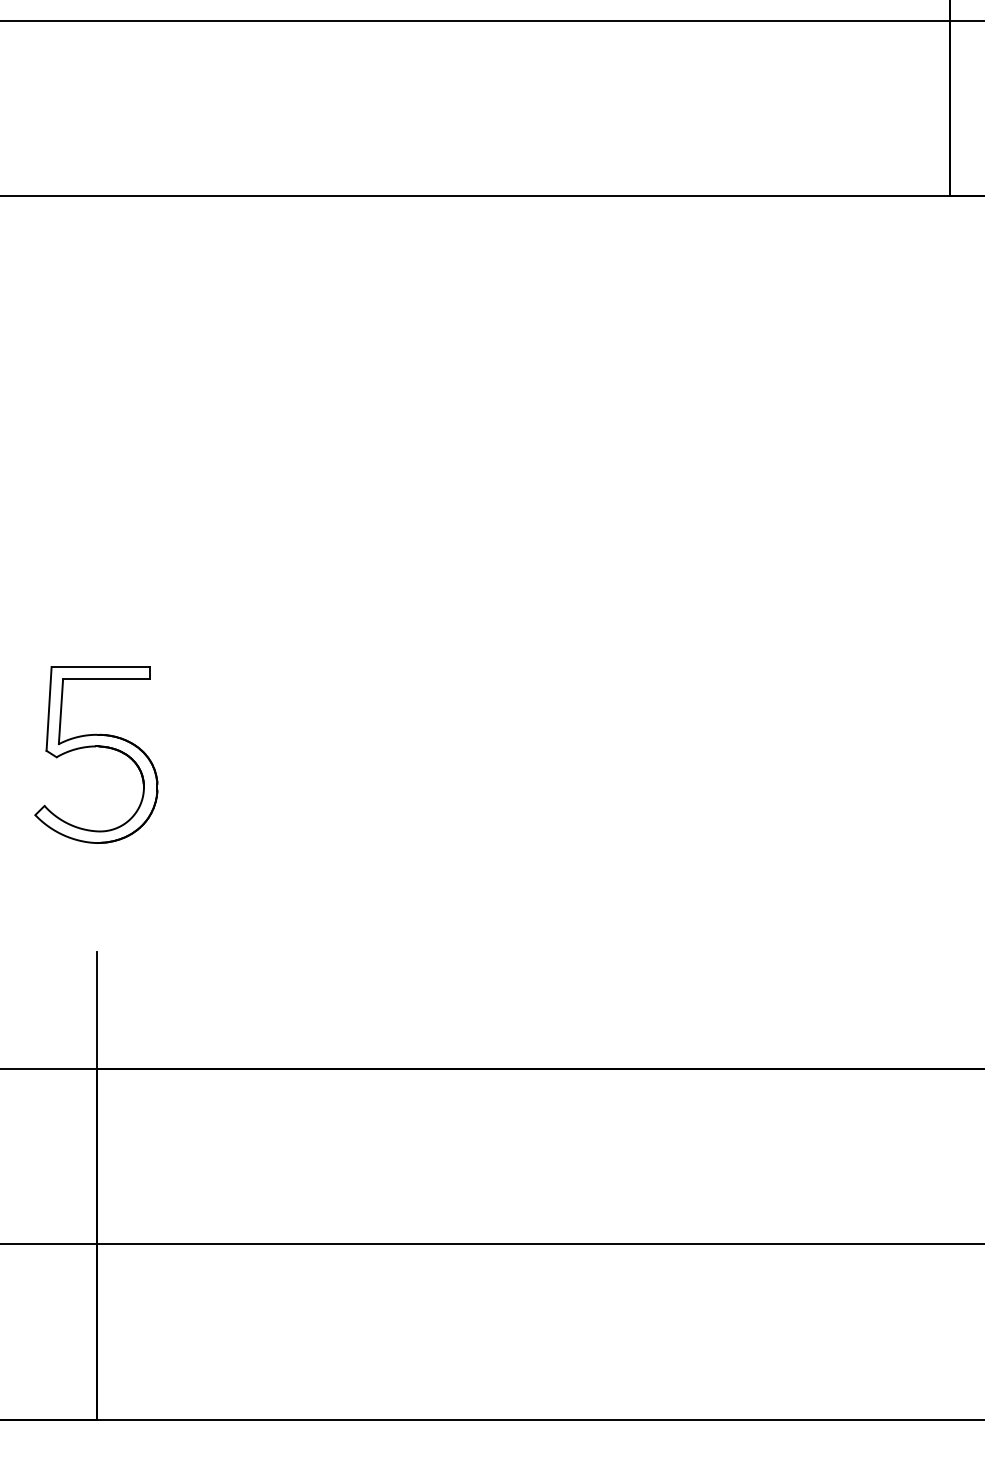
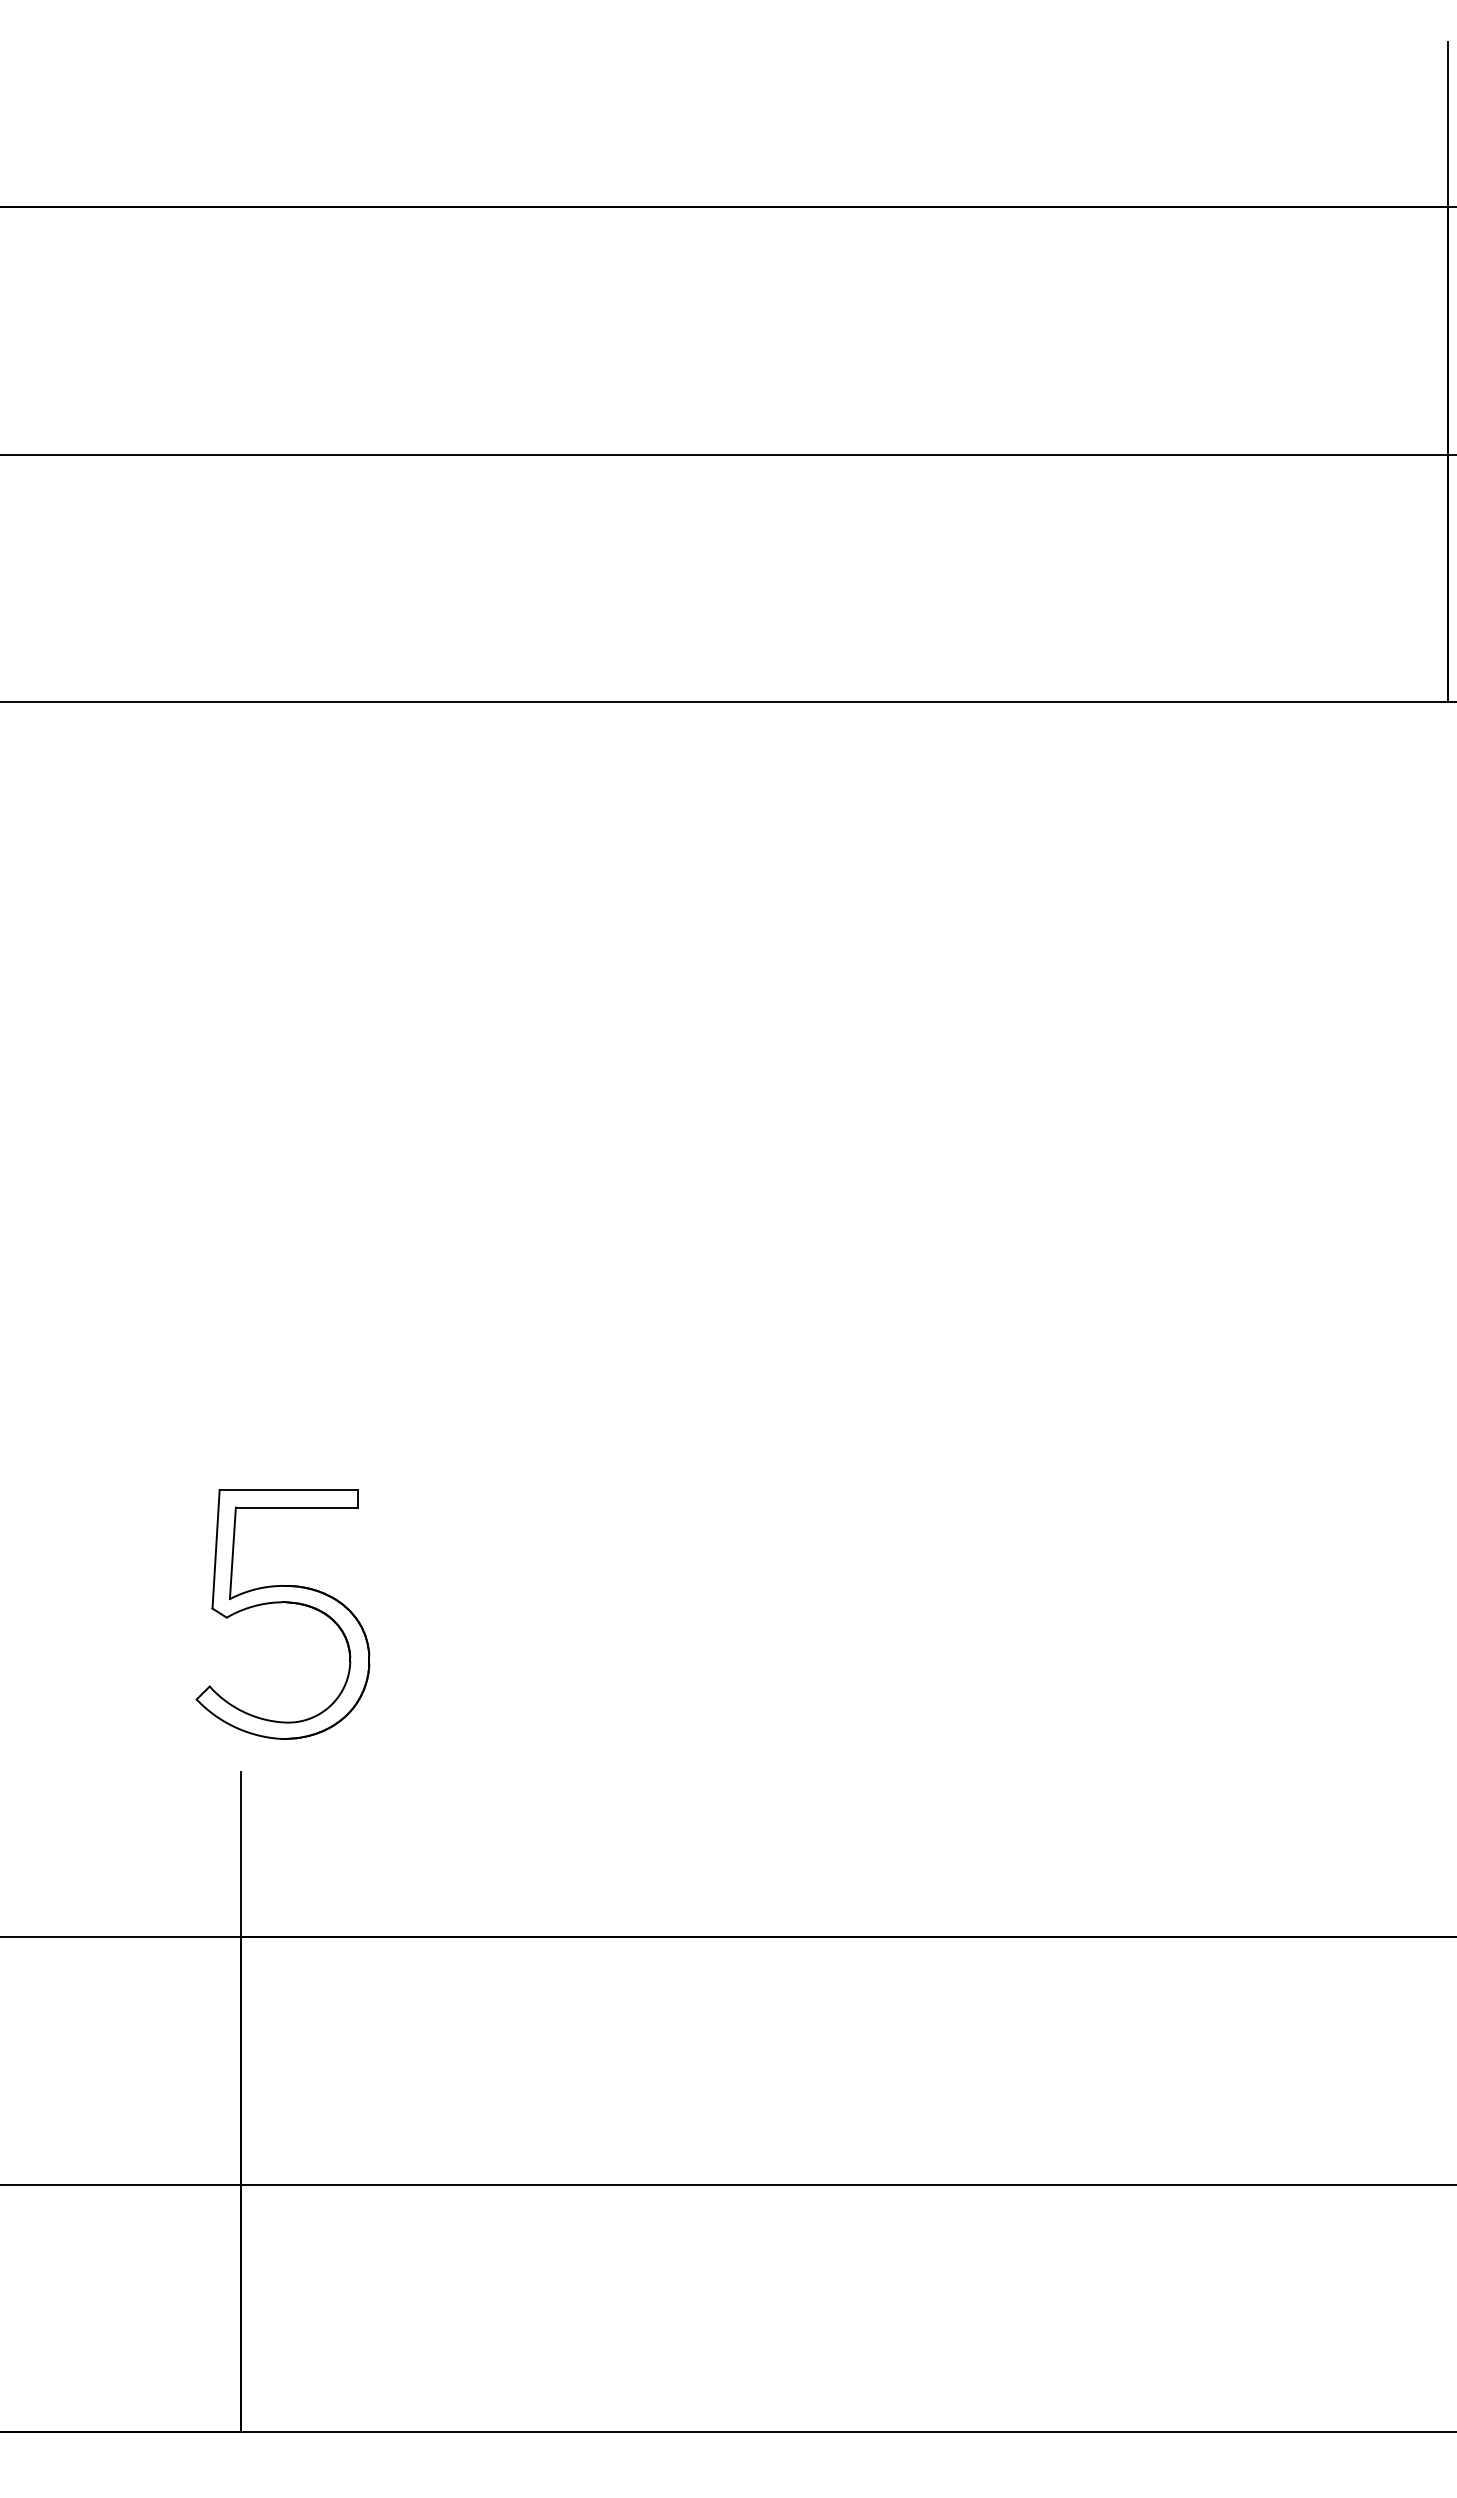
part: (96, 747) -> (282, 1603), moved

